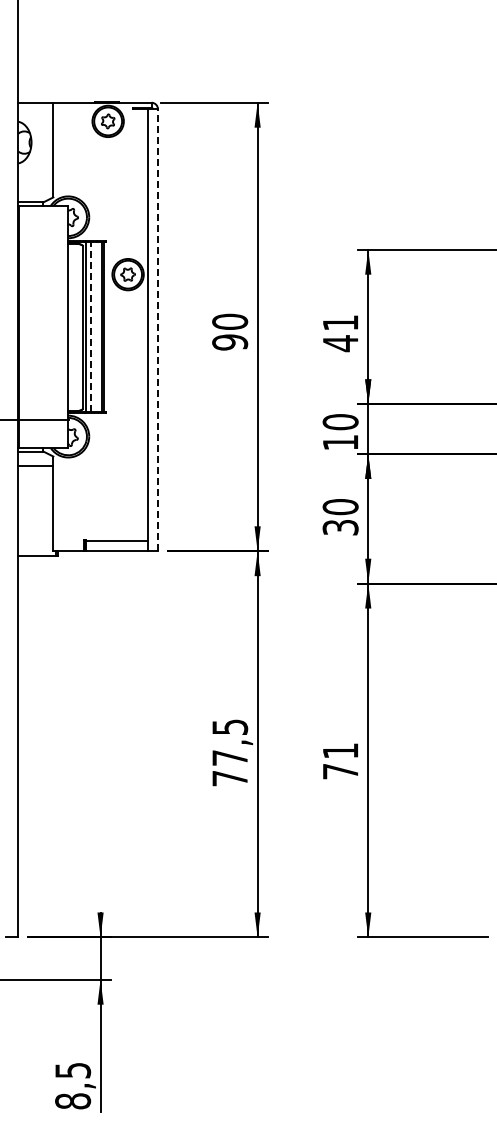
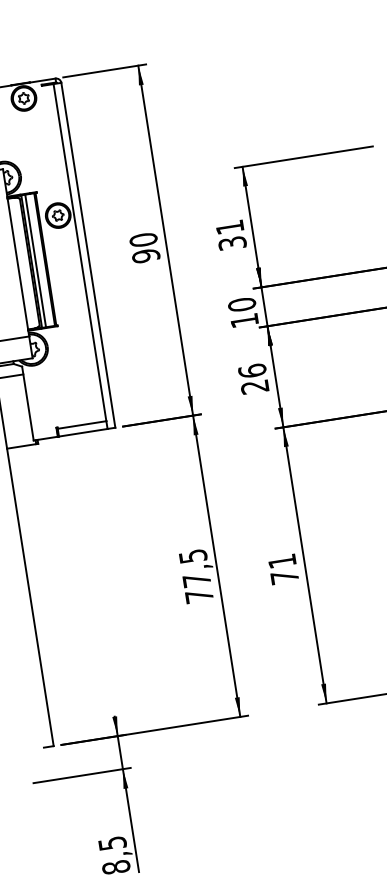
line: (90, 326) -> (35, 260), dashed -> solid
line: (158, 330) -> (88, 255), dashed -> solid
text: (340, 343) -> (232, 243), 41 -> 31
text: (340, 516) -> (253, 378), 30 -> 26

